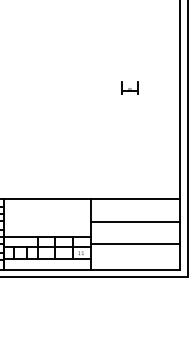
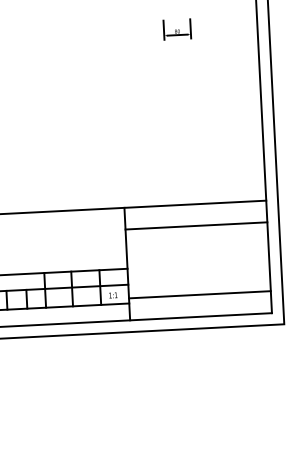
line: (135, 222) -> (196, 226), moved
line: (135, 243) -> (199, 294), moved

